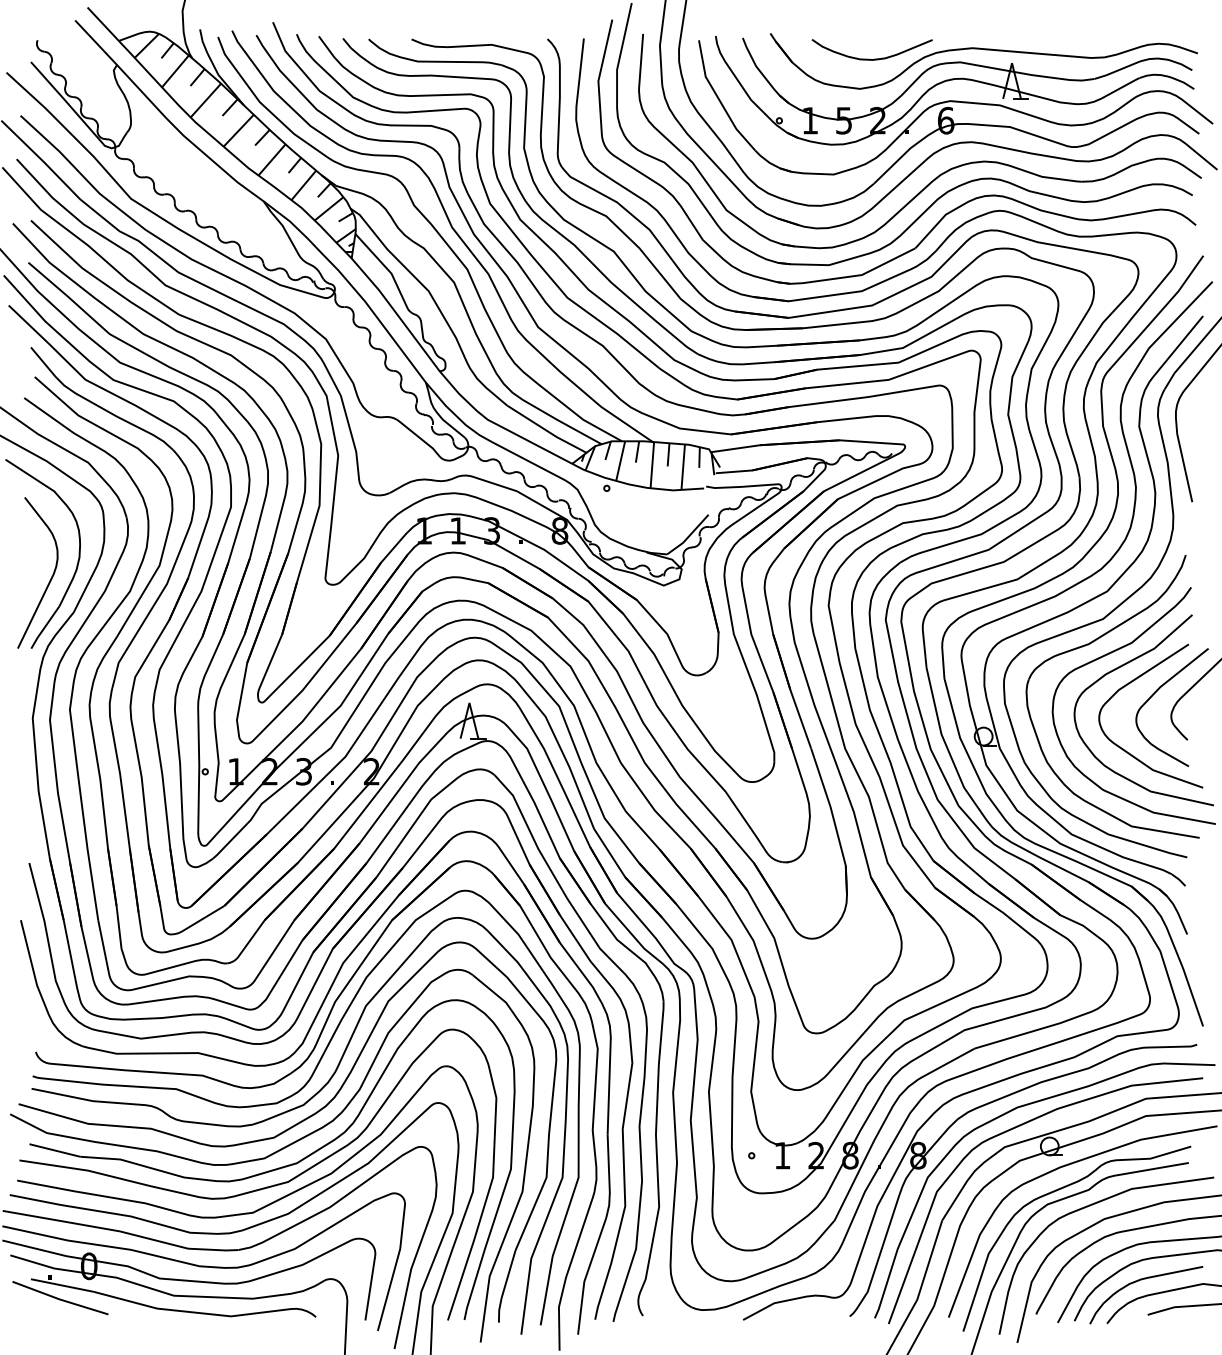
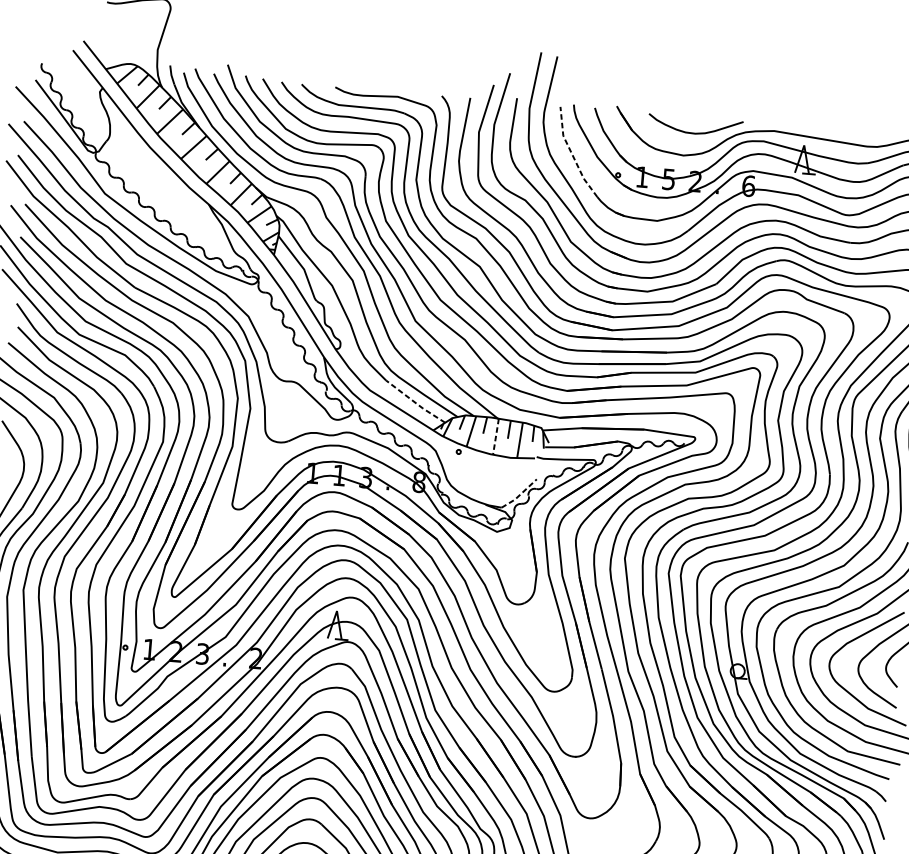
line: (718, 99) -> (571, 154), solid -> dashed
line: (546, 430) -> (415, 402), solid -> dashed
line: (652, 465) -> (496, 437), solid -> dashed
line: (689, 536) -> (520, 495), solid -> dashed

